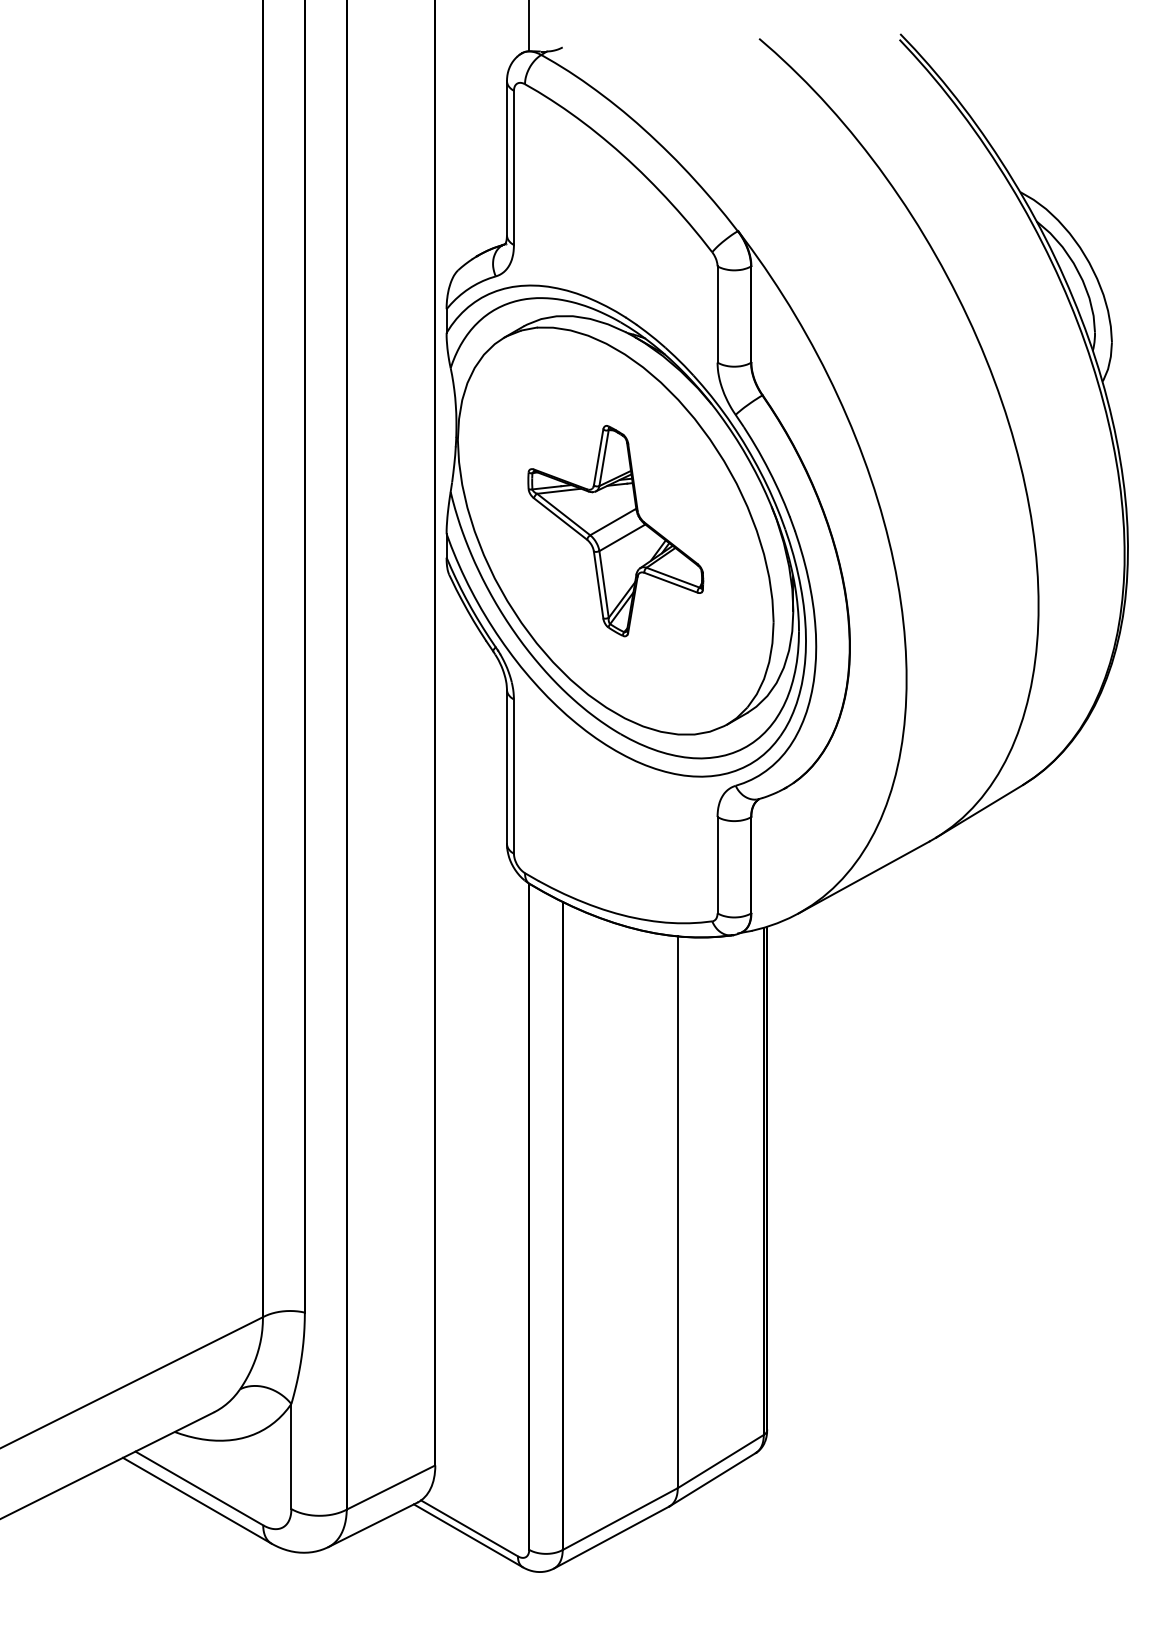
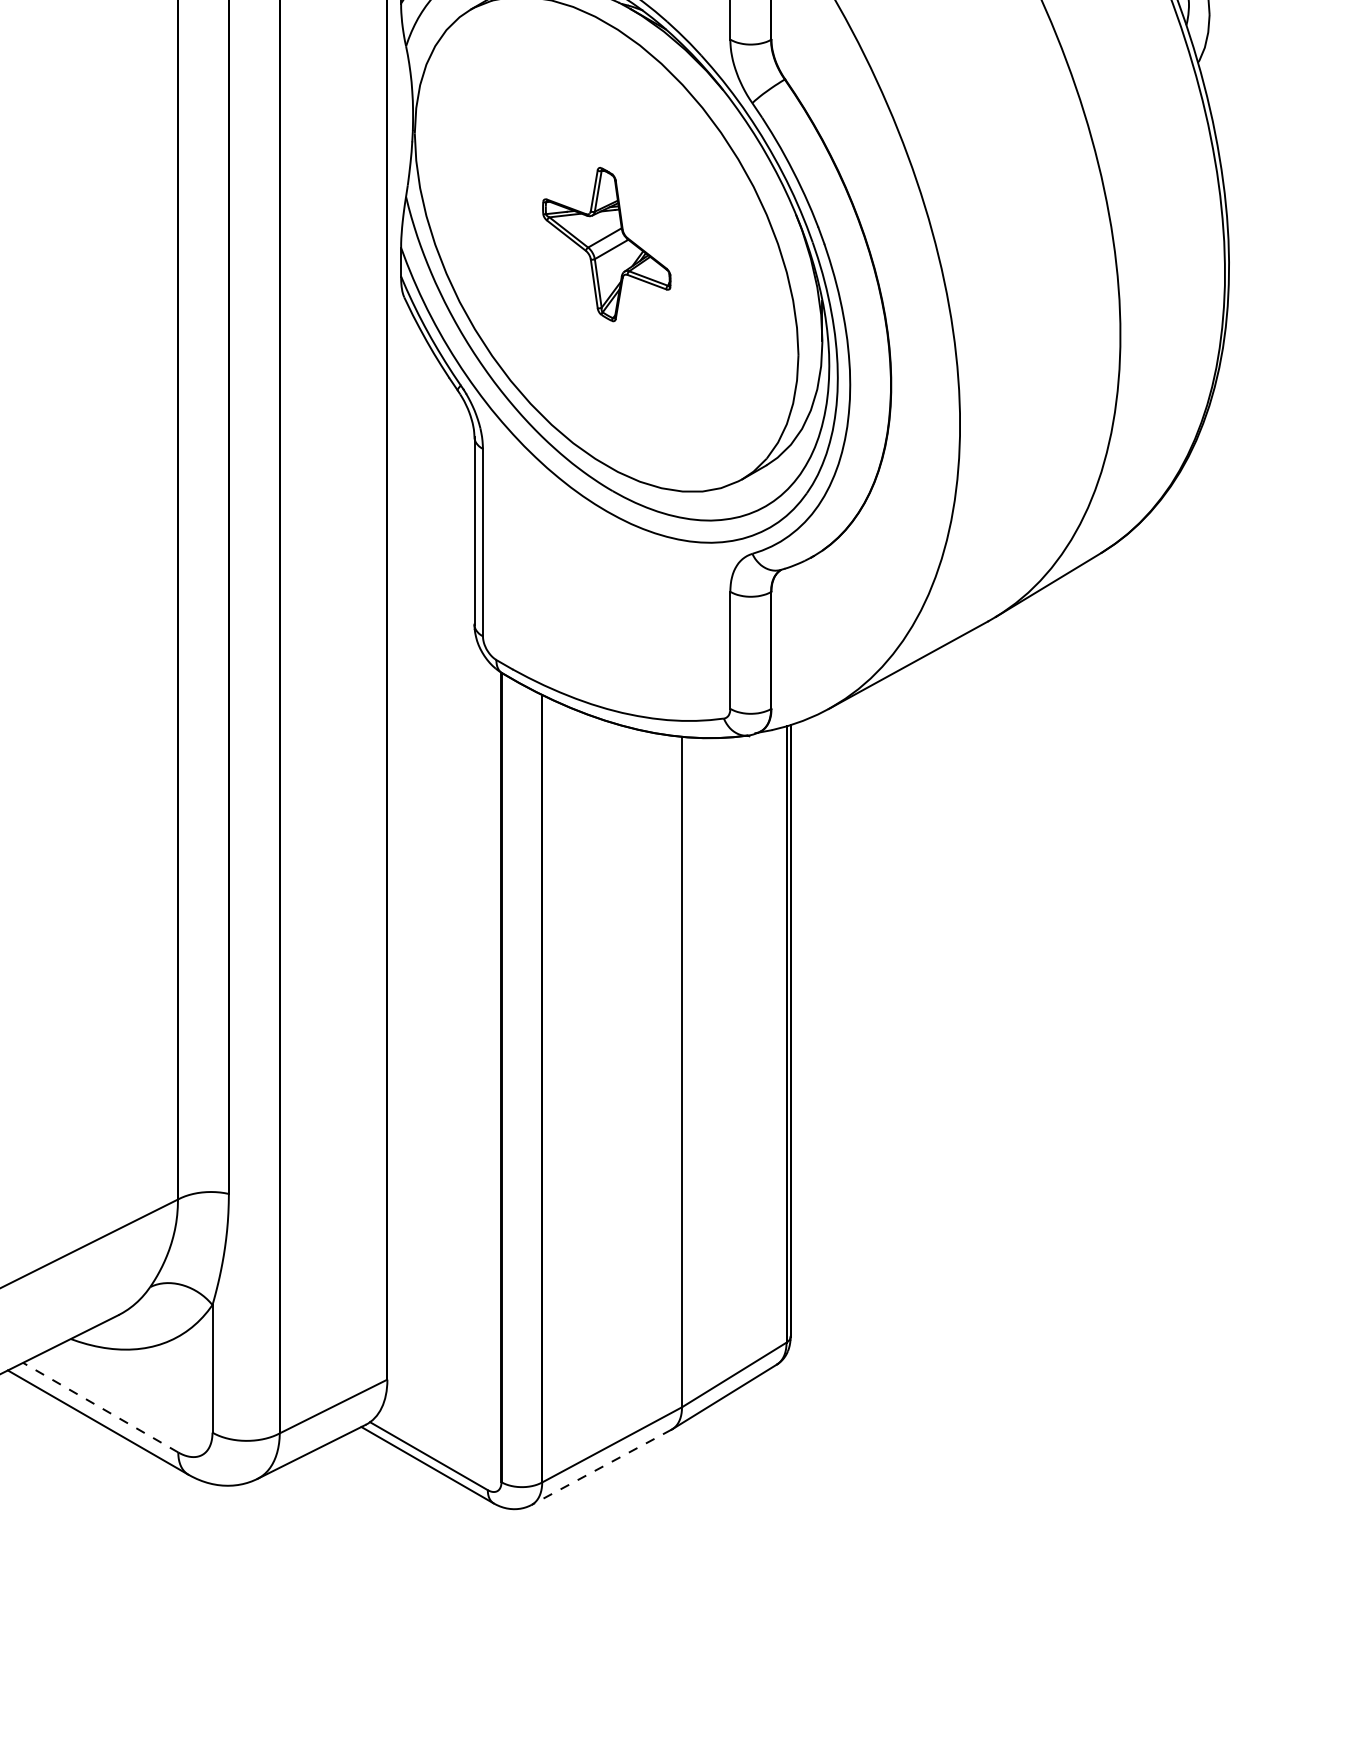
part: (615, 531) -> (606, 244), size x0.6
line: (199, 1488) -> (100, 1407), solid -> dashed
line: (611, 1537) -> (601, 1467), solid -> dashed

